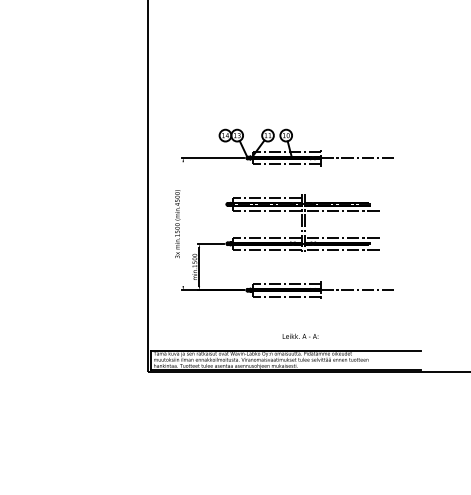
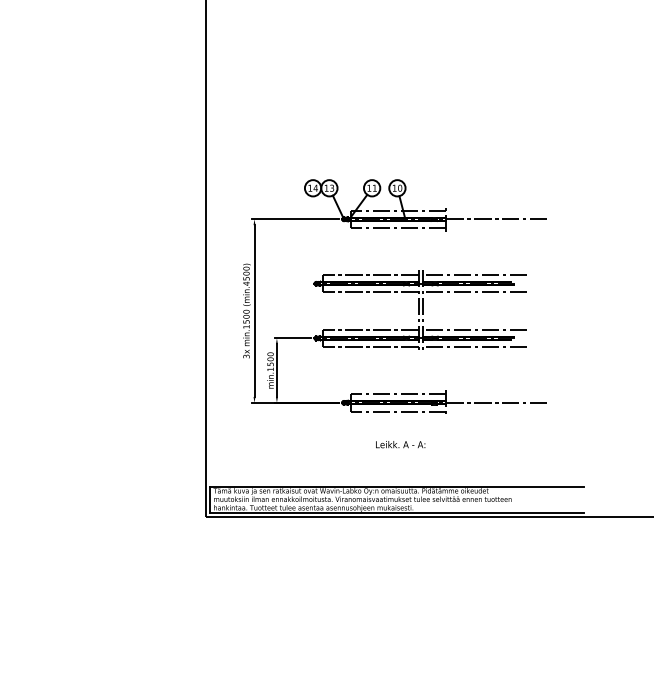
line: (341, 198) -> (474, 275), added
line: (183, 224) -> (254, 311), added
text: (300, 335) -> (400, 443), moved

